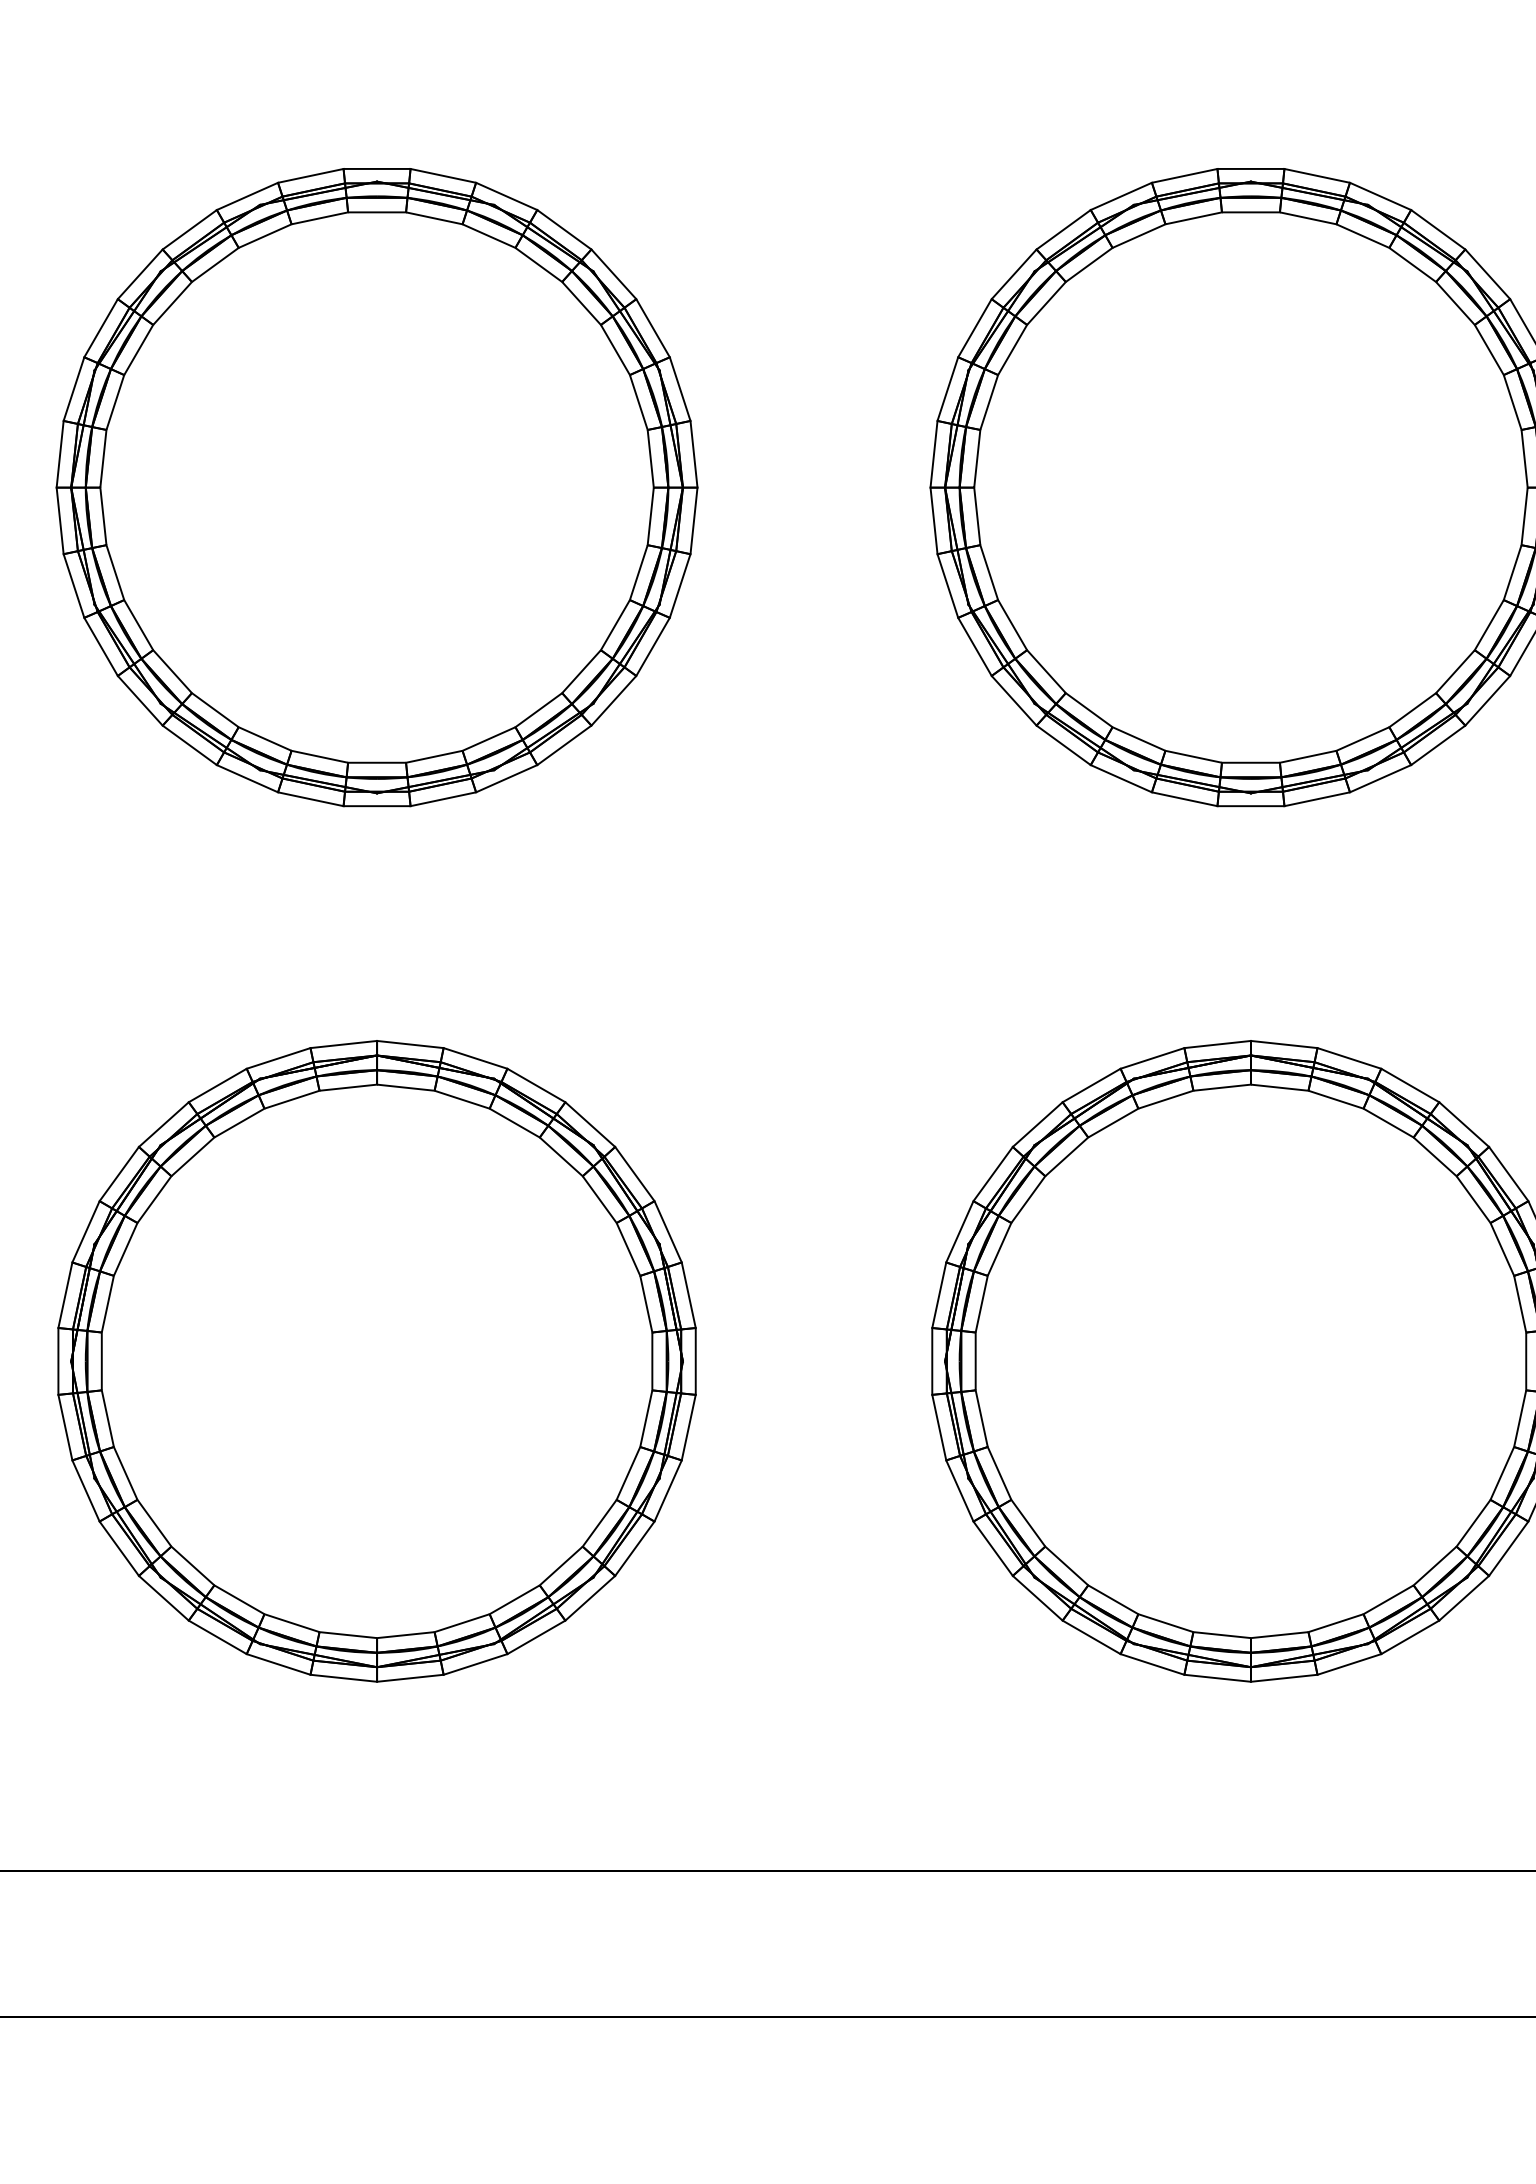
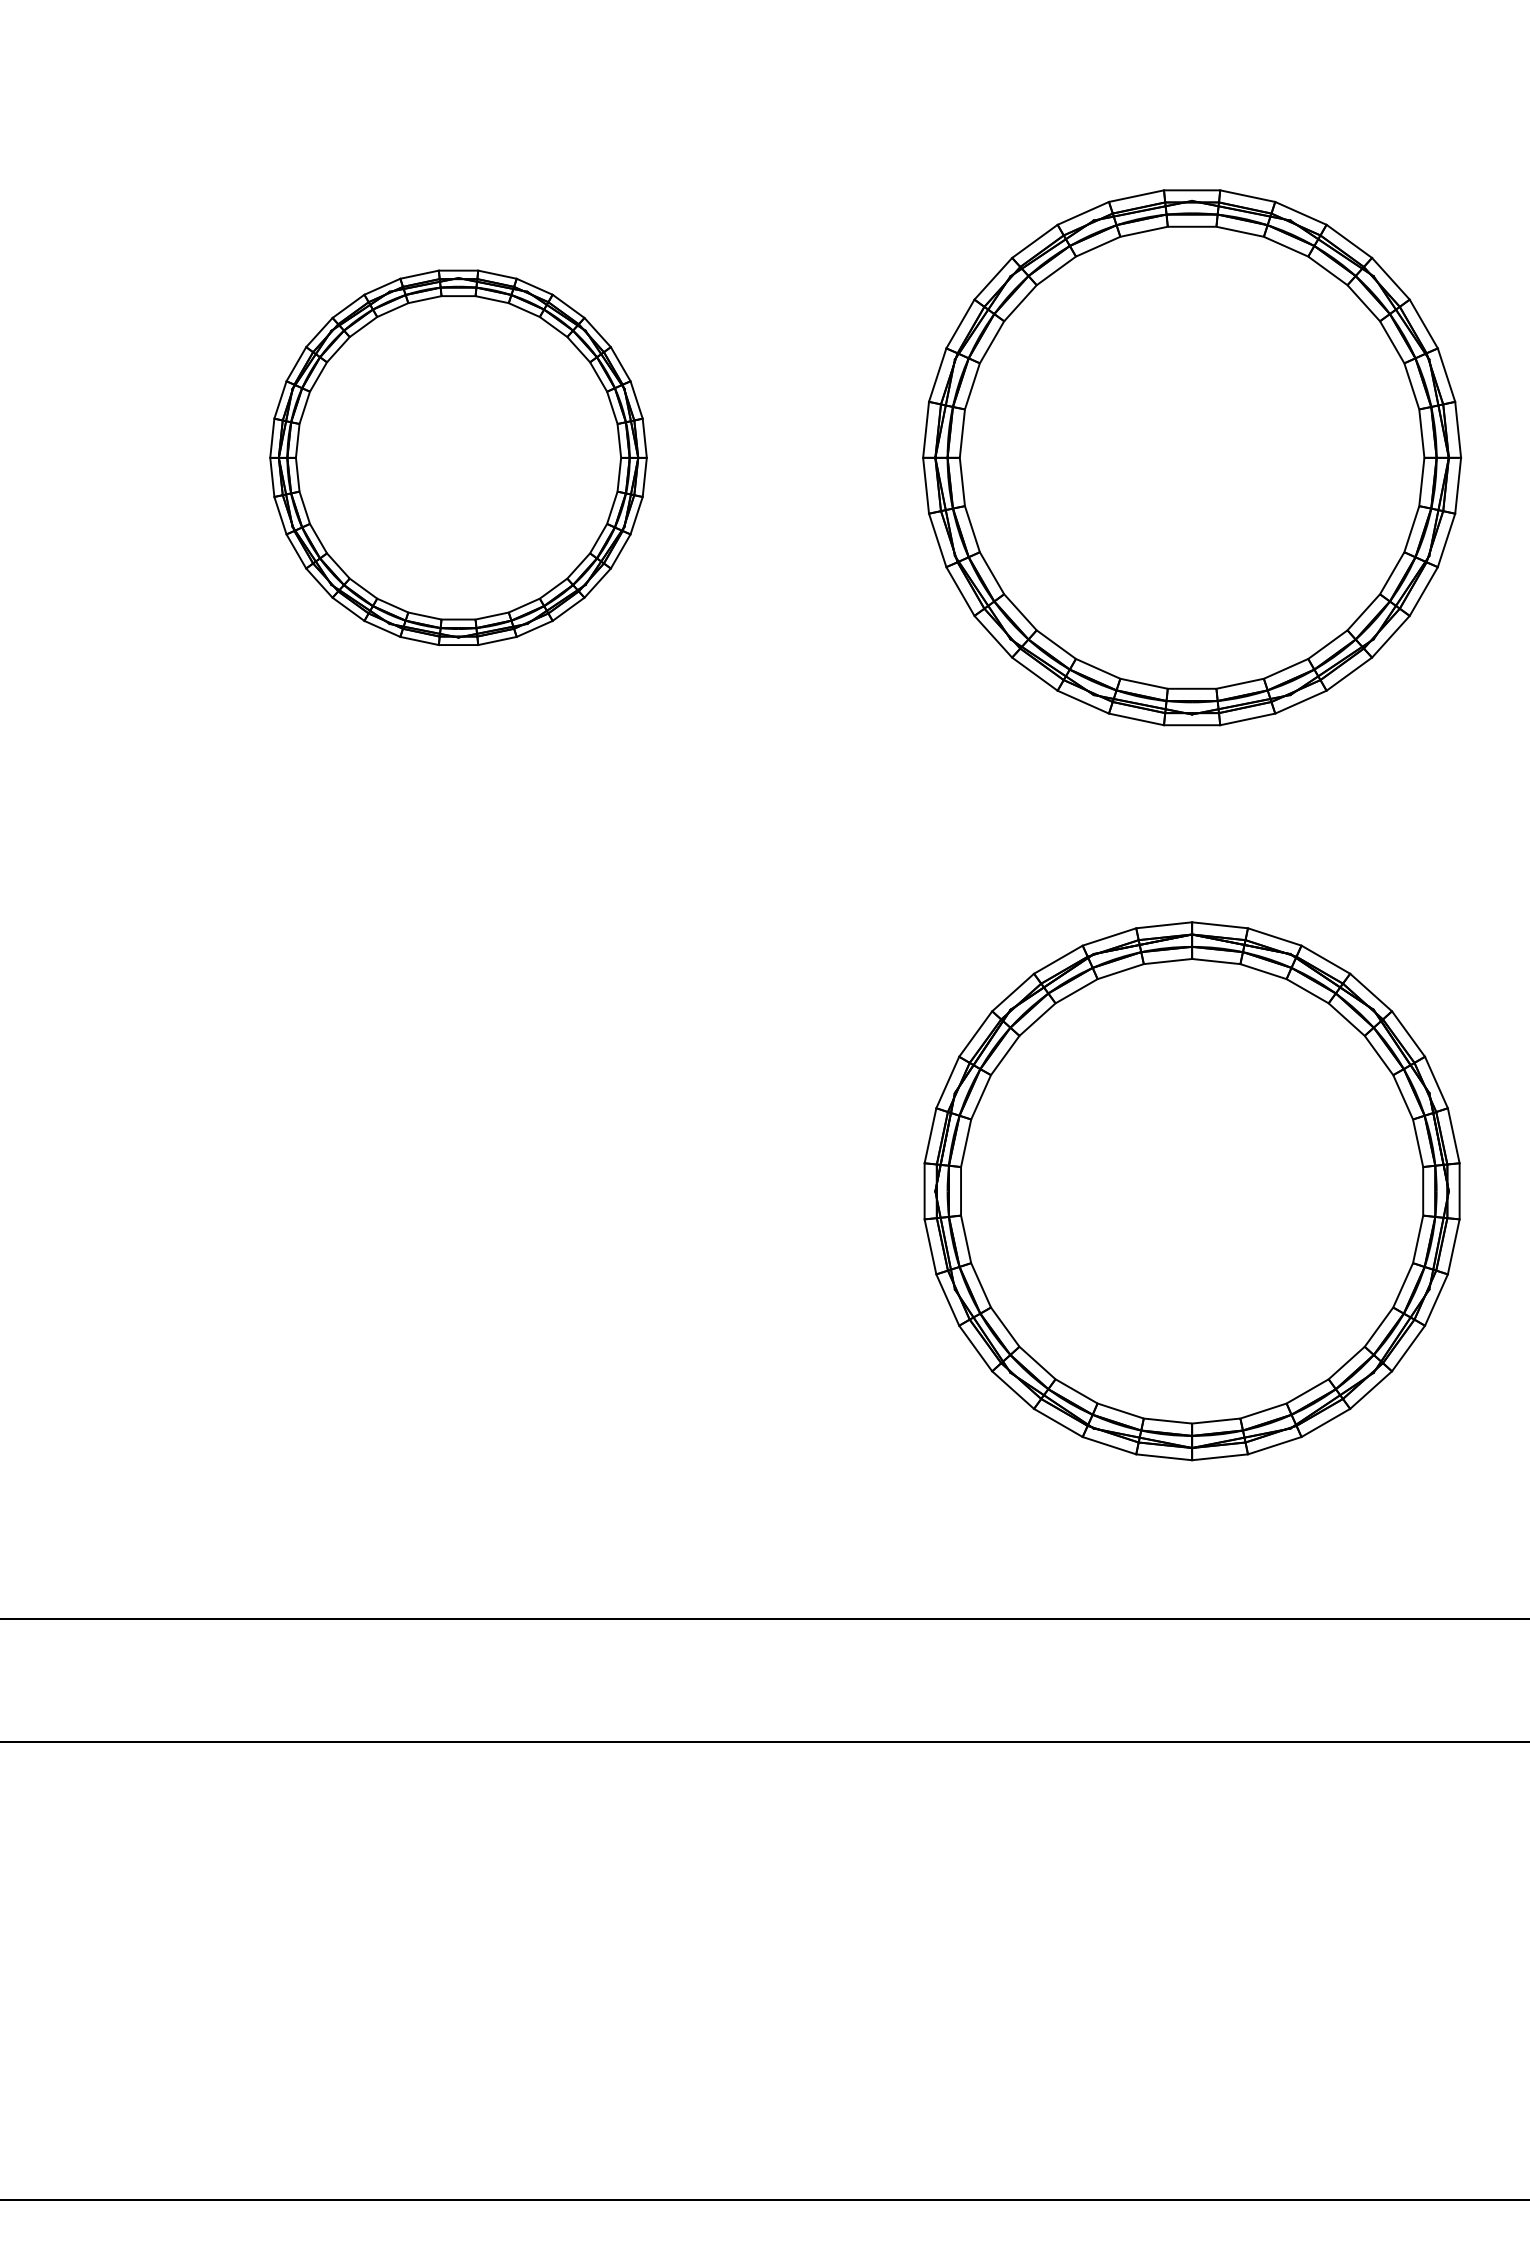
part: (376, 487) -> (458, 457), size x0.7
part: (376, 1361) -> (458, 1191), removed

